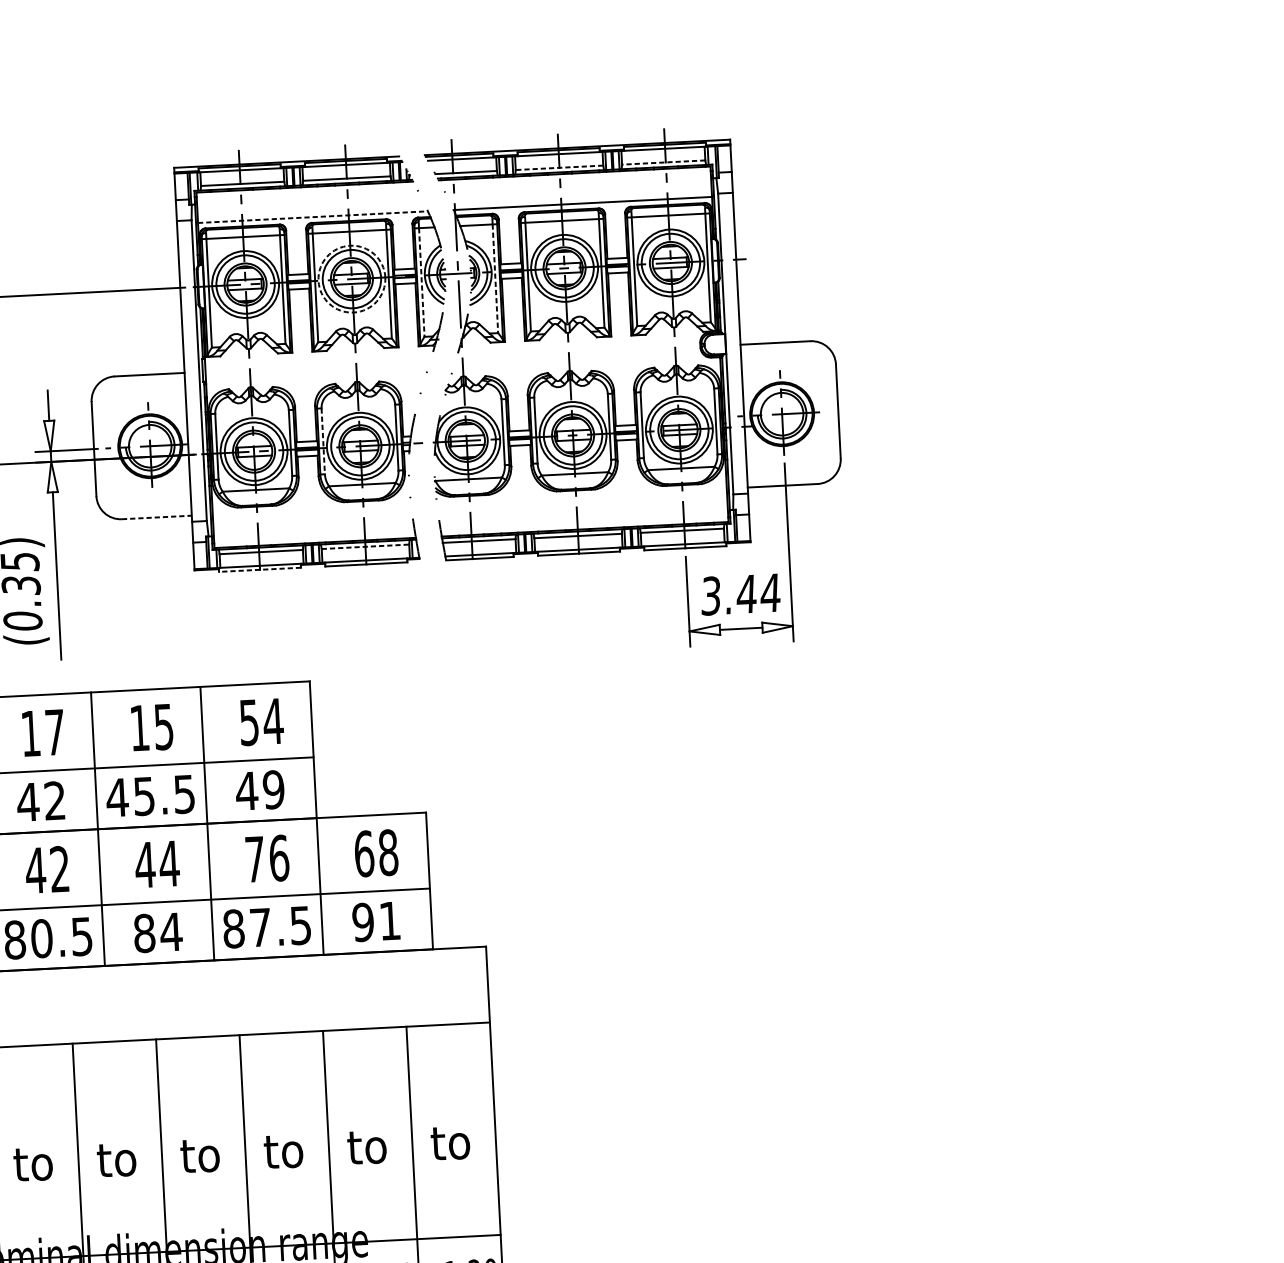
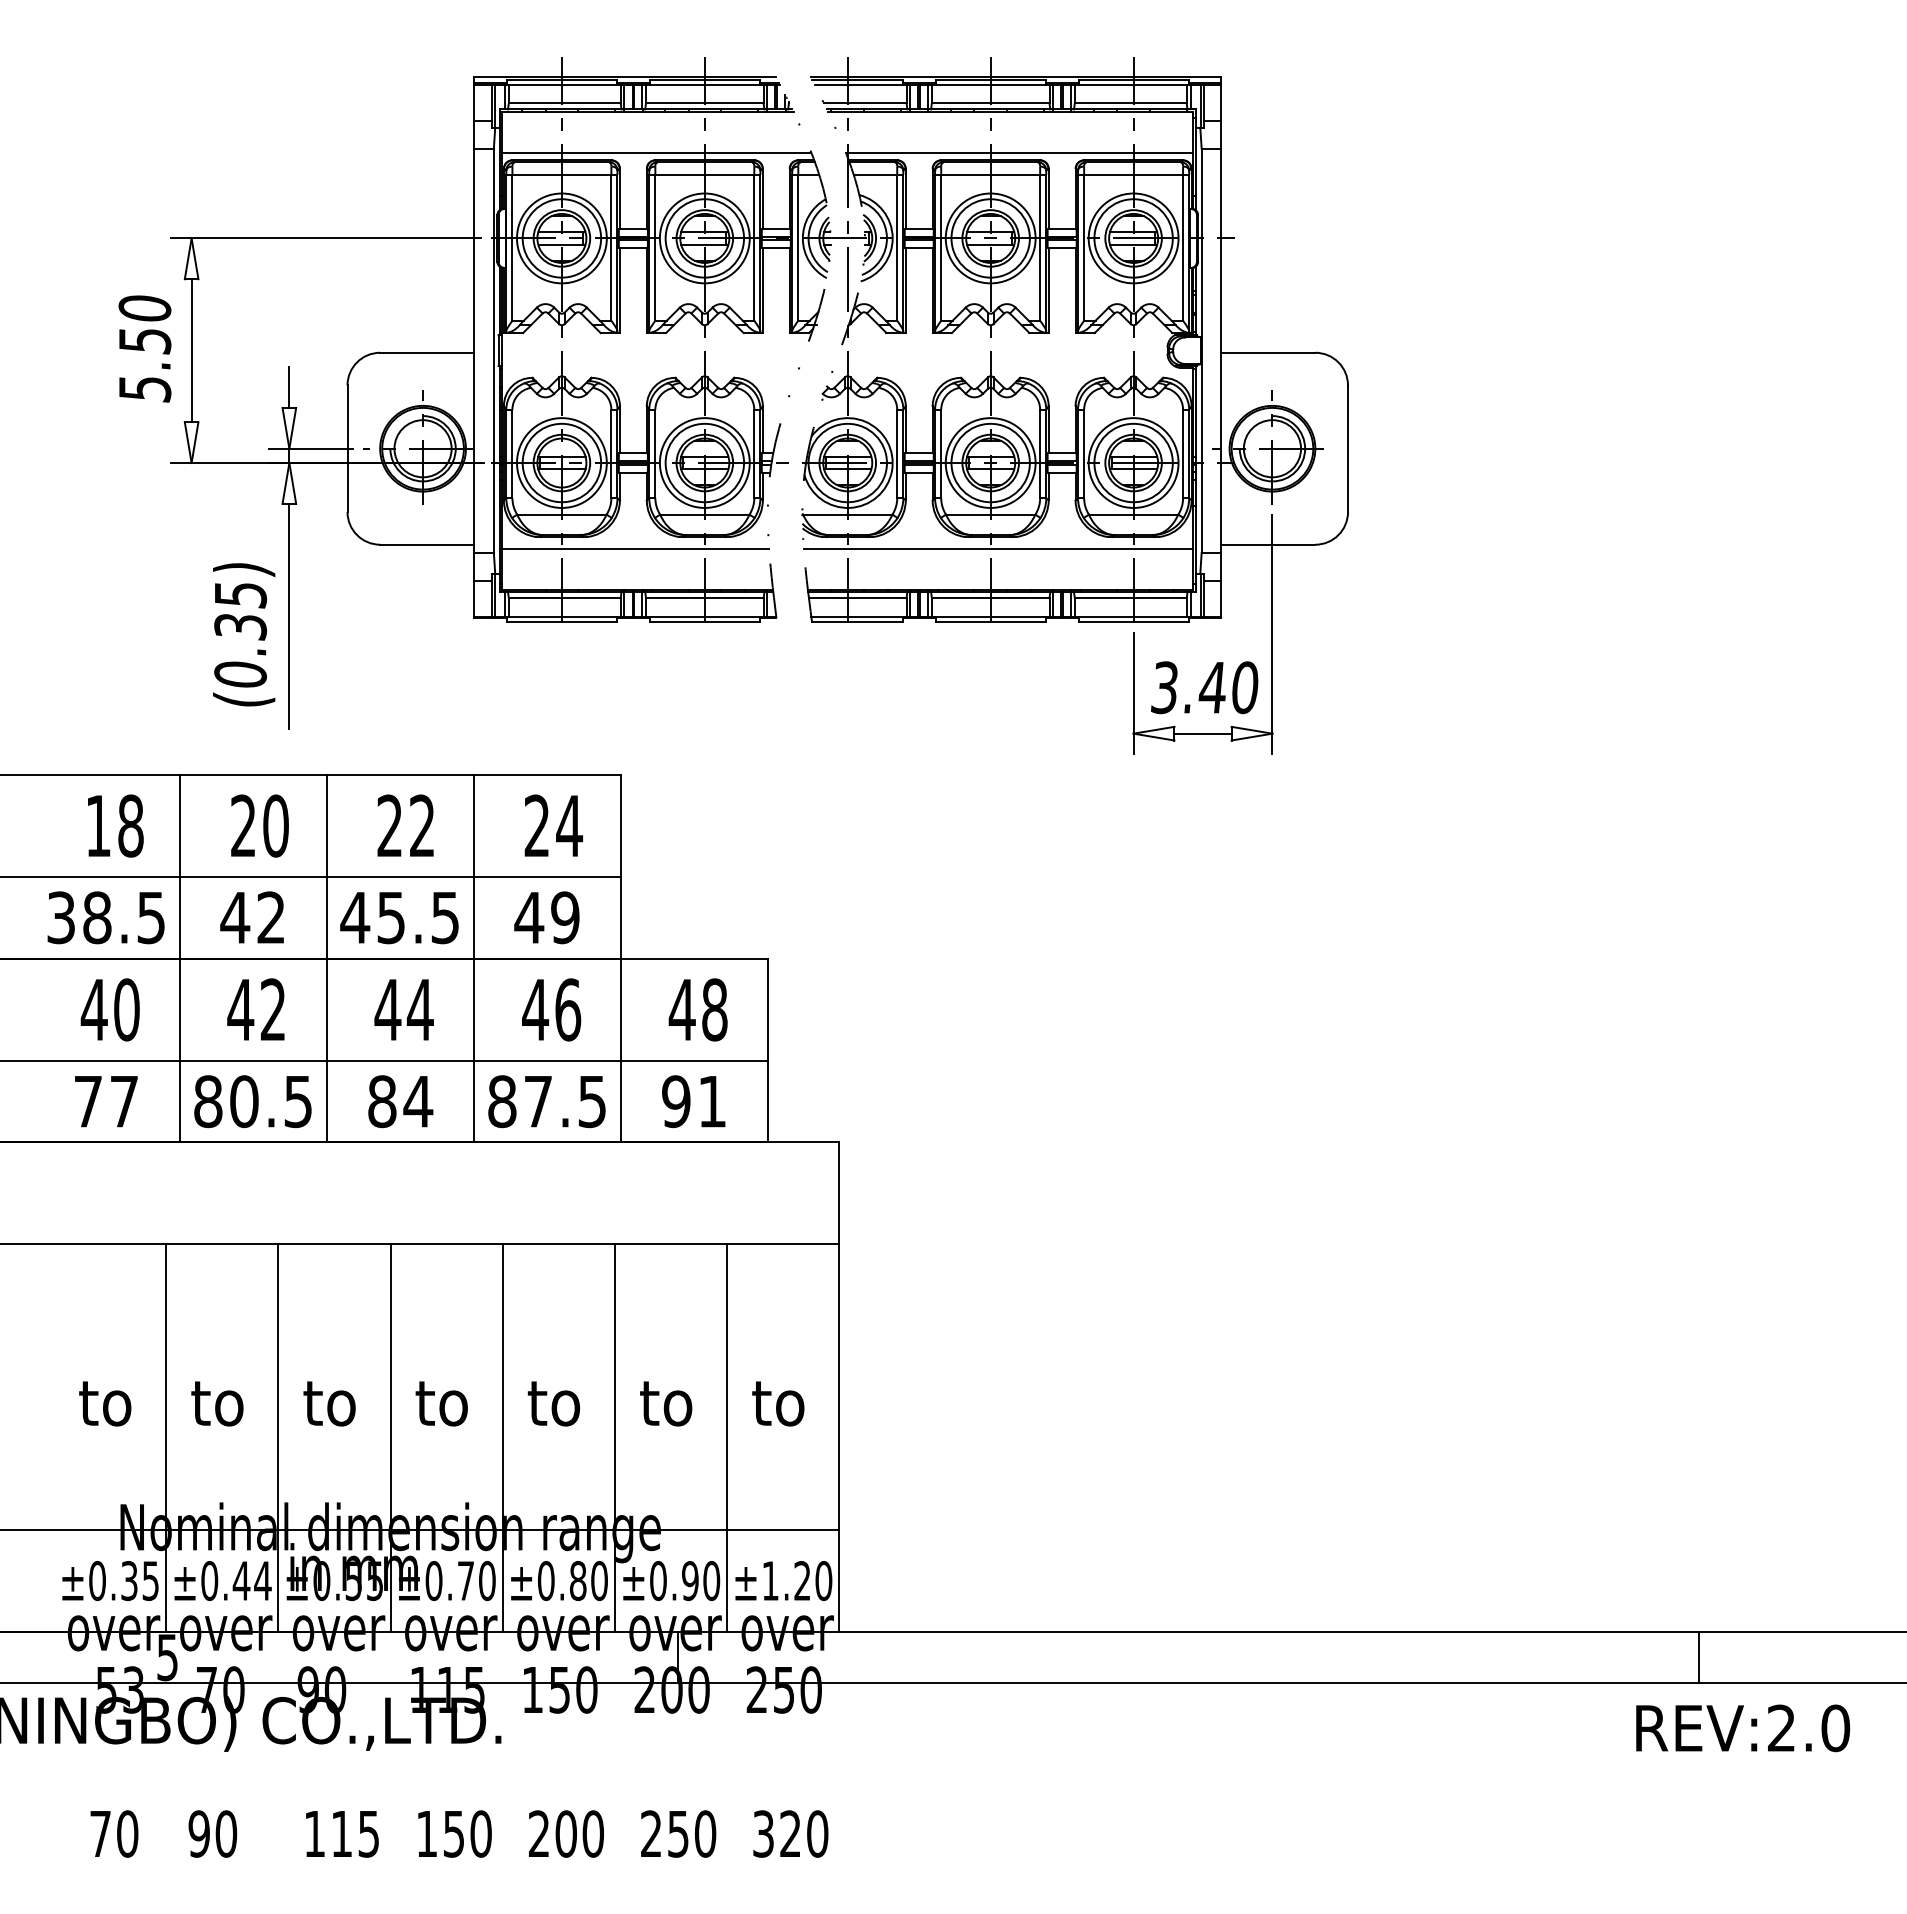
line: (663, 162) -> (1130, 103), dashed -> solid
line: (559, 168) -> (990, 103), dashed -> solid
line: (312, 217) -> (656, 152), dashed -> solid
circle: (351, 279) -> (704, 238), dashed -> solid
line: (495, 279) -> (897, 248), dashed -> solid
line: (421, 283) -> (798, 248), dashed -> solid
line: (323, 441) -> (655, 454), dashed -> solid
line: (582, 498) -> (998, 548), added
line: (312, 512) -> (635, 548), added
line: (157, 517) -> (427, 544), dashed -> solid
line: (365, 547) -> (704, 598), dashed -> solid
line: (259, 569) -> (561, 621), dashed -> solid
text: (770, 592) -> (1244, 687), 3.44 -> 3.40
text: (248, 722) -> (536, 825), 54 -> 24
text: (151, 727) -> (405, 825), 15 -> 22
text: (42, 732) -> (259, 825), 17 -> 20
text: (363, 853) -> (681, 1009), 68 -> 48
text: (255, 859) -> (535, 1009), 76 -> 46

